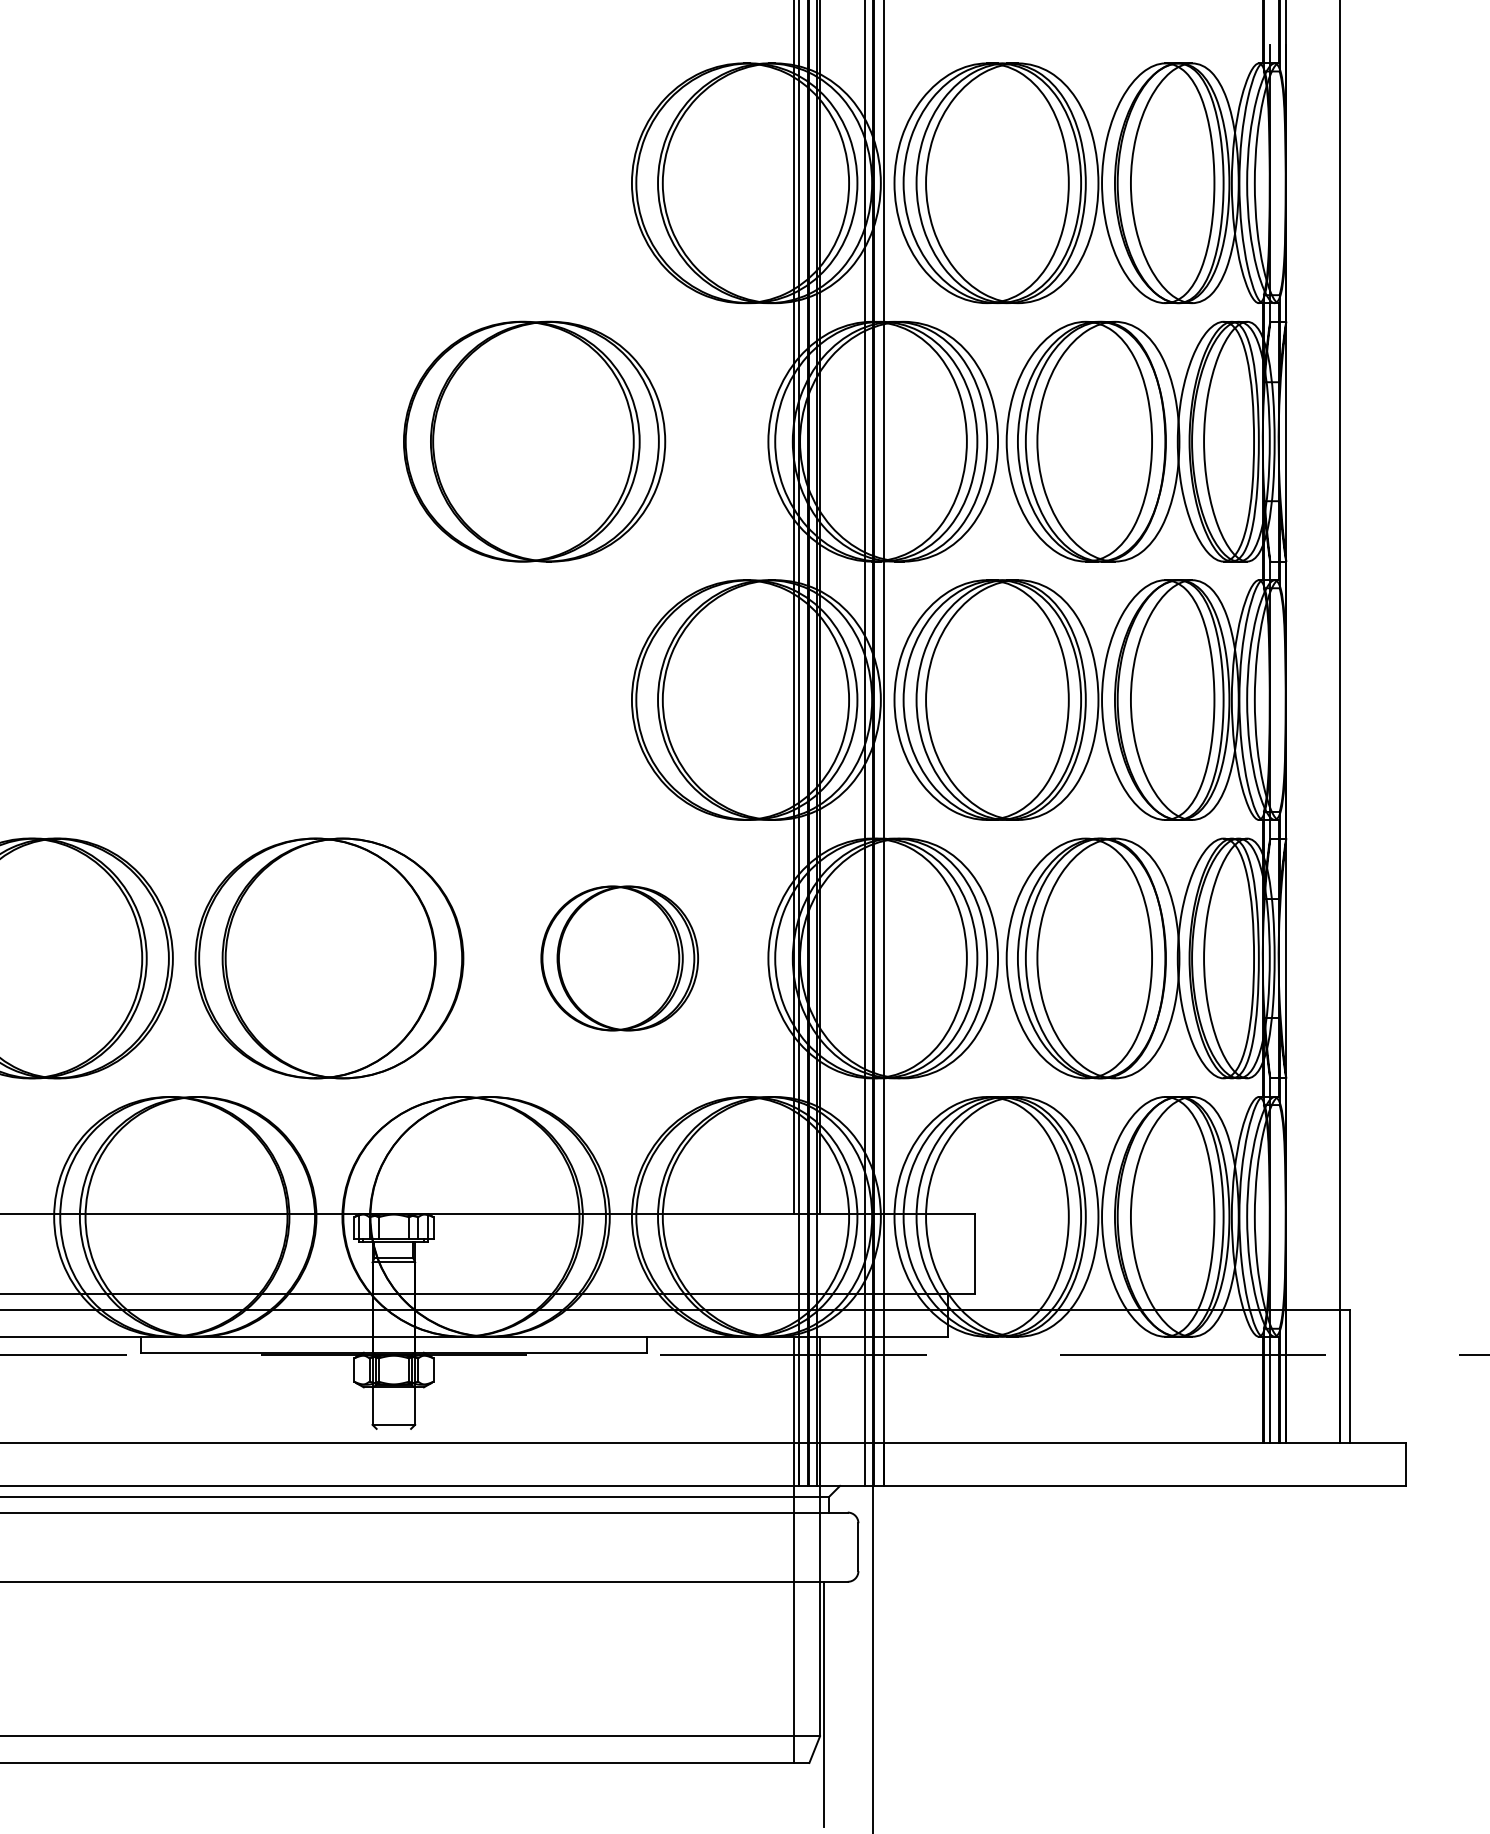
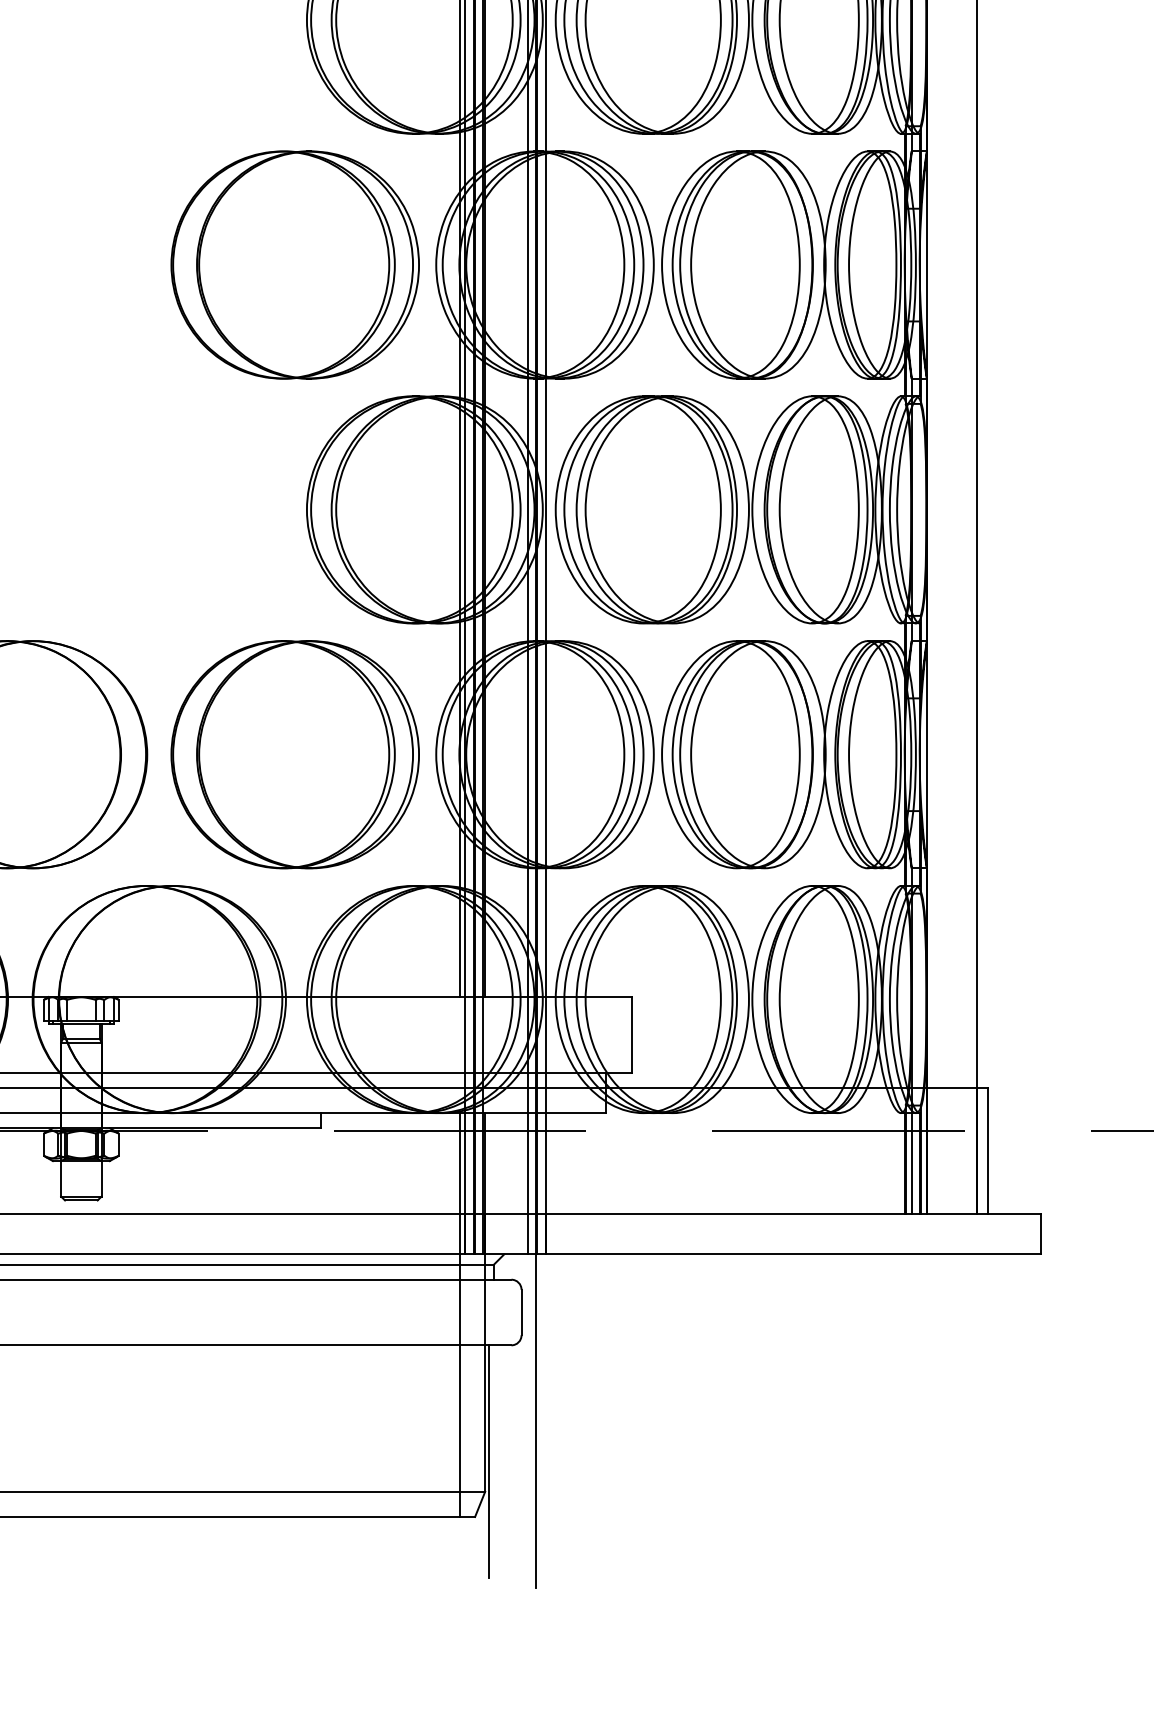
part: (534, 441) -> (295, 264), moved
part: (619, 958) -> (295, 754), size x1.67
line: (393, 1428) -> (81, 1200), added

